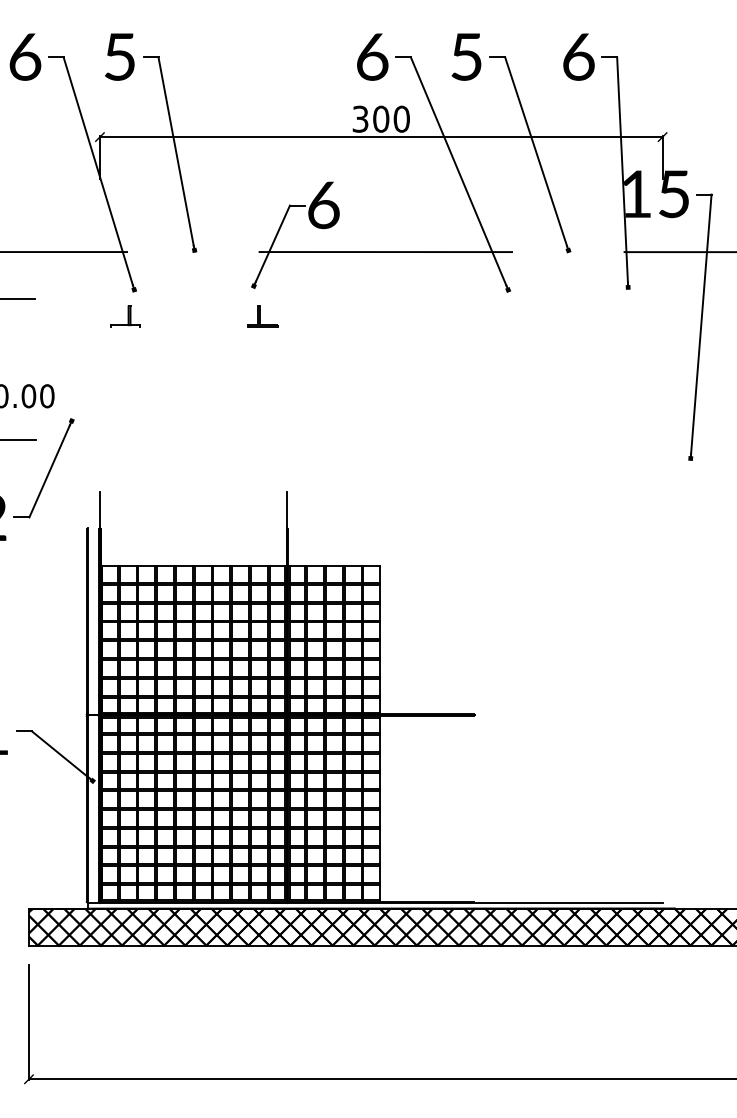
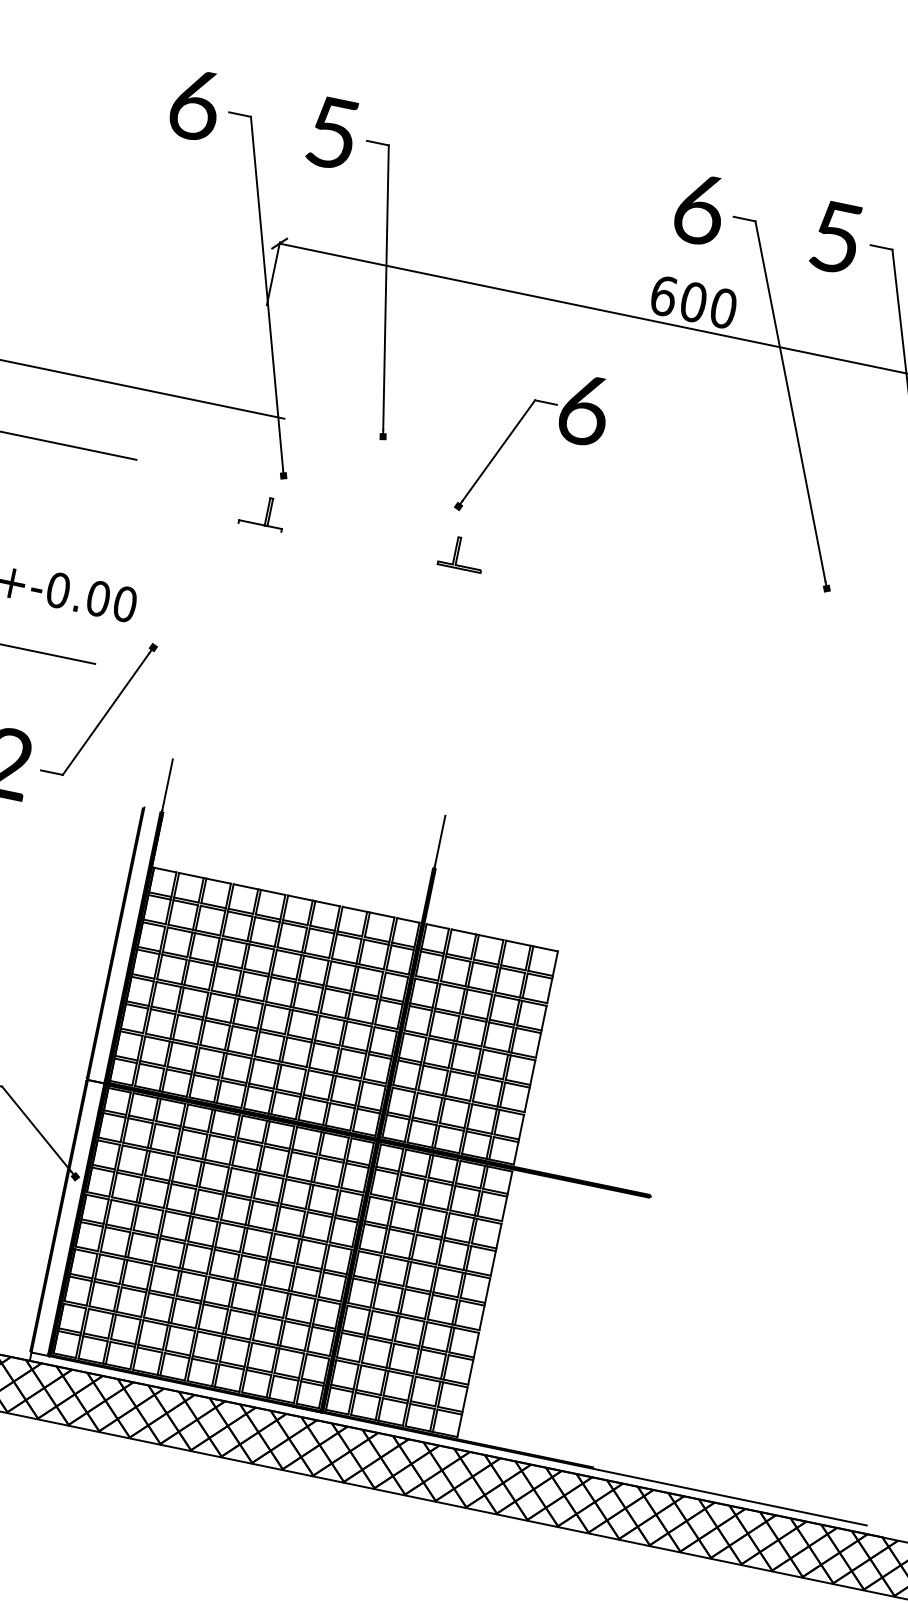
text: (360, 118) -> (663, 294), 300 -> 600
line: (385, 252) -> (659, 497), removed

